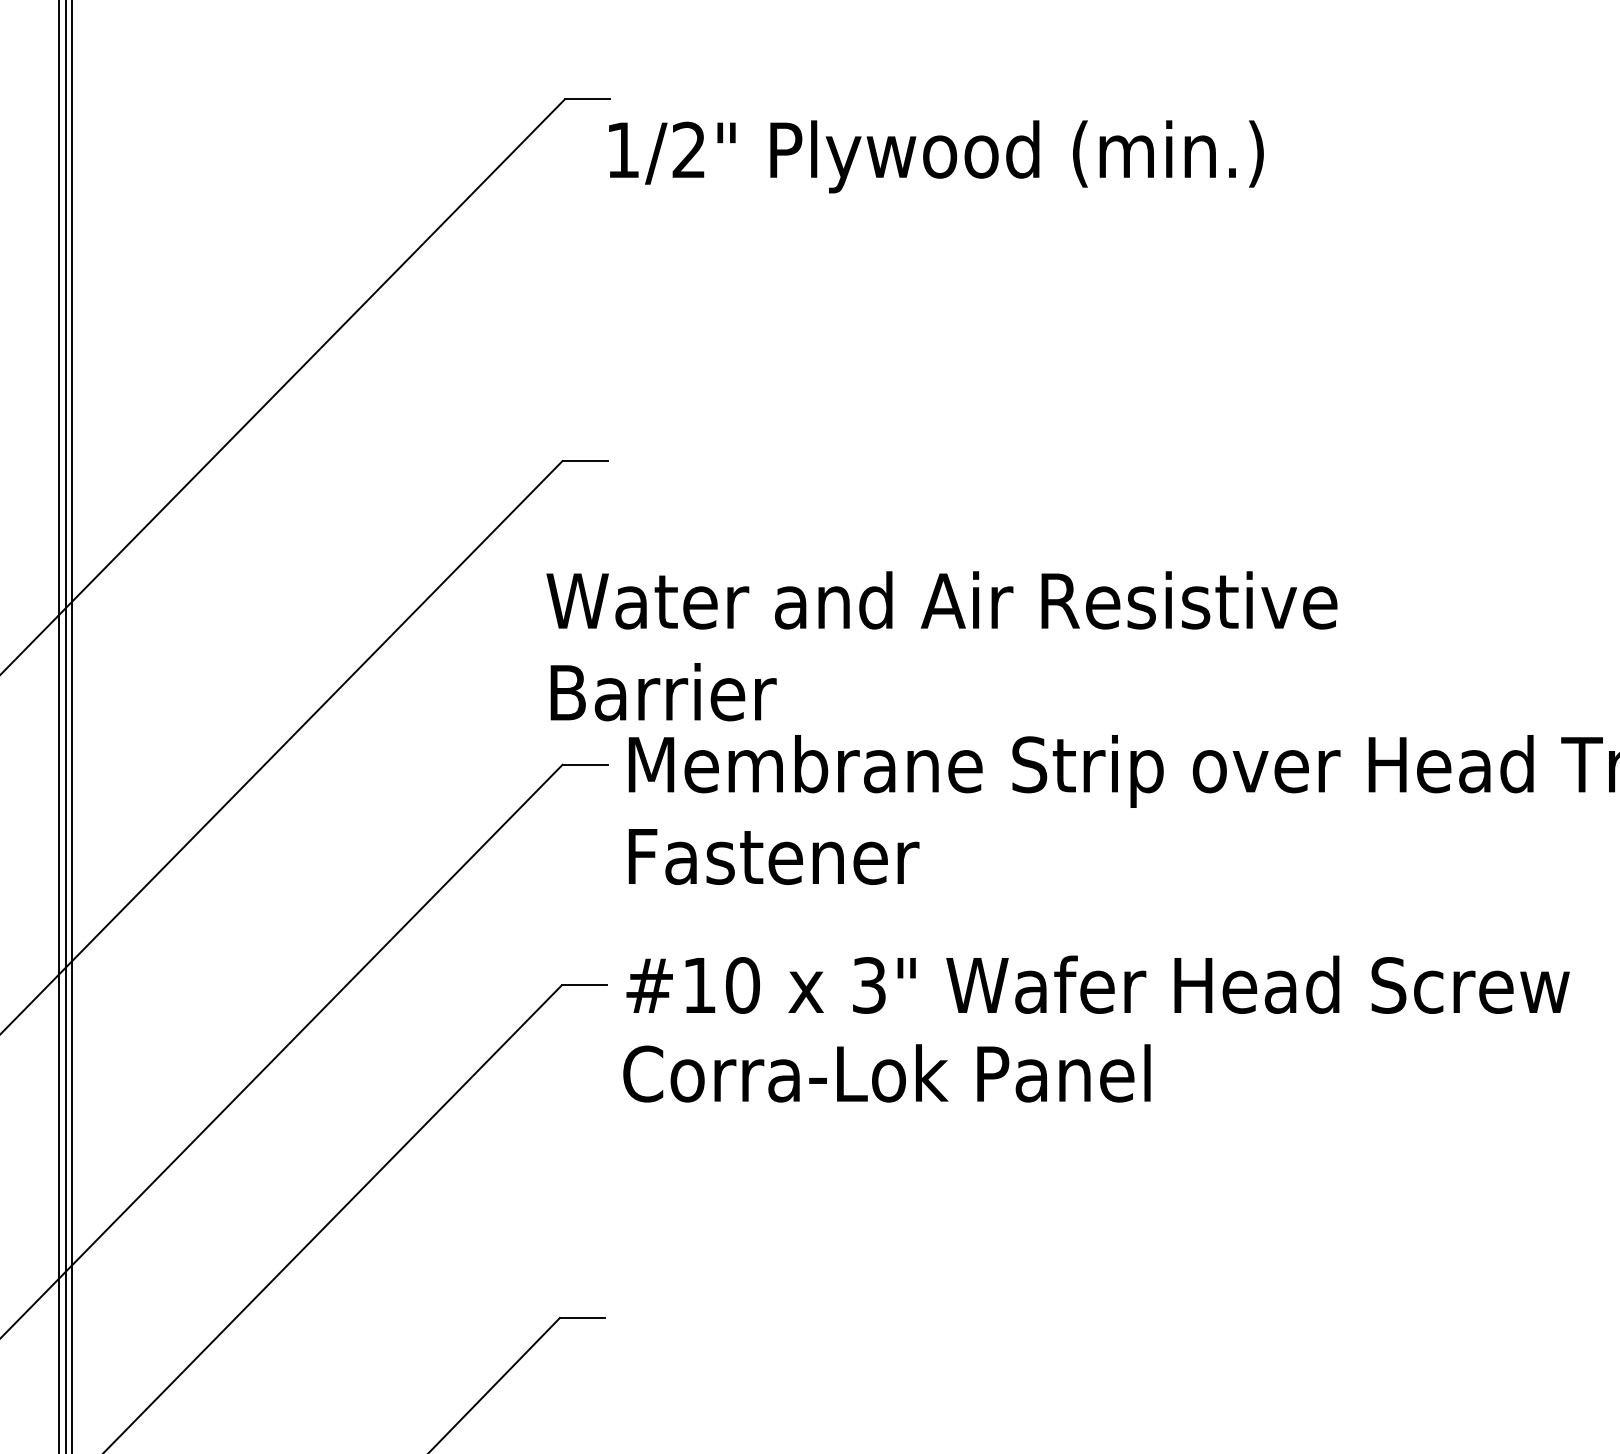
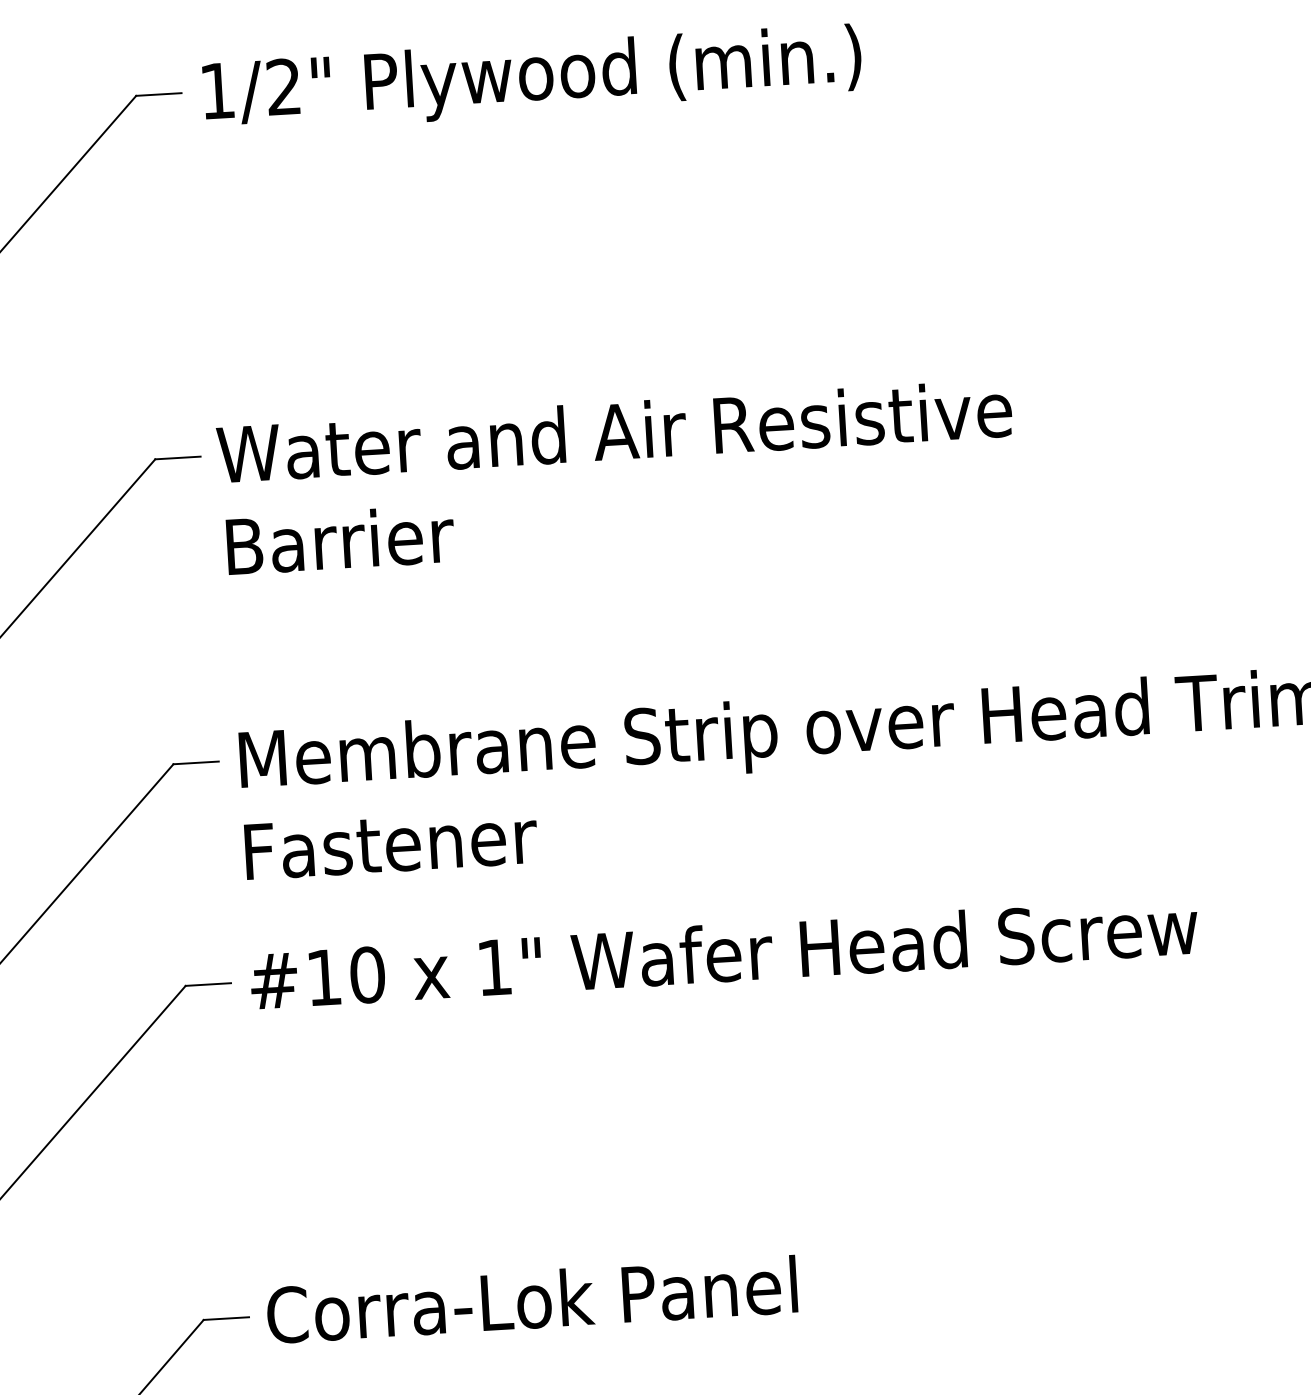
text: (936, 156) -> (532, 78), moved
text: (941, 646) -> (616, 477), moved
text: (869, 985) -> (494, 967), 3" -> 1"
text: (886, 1073) -> (531, 1299), moved

